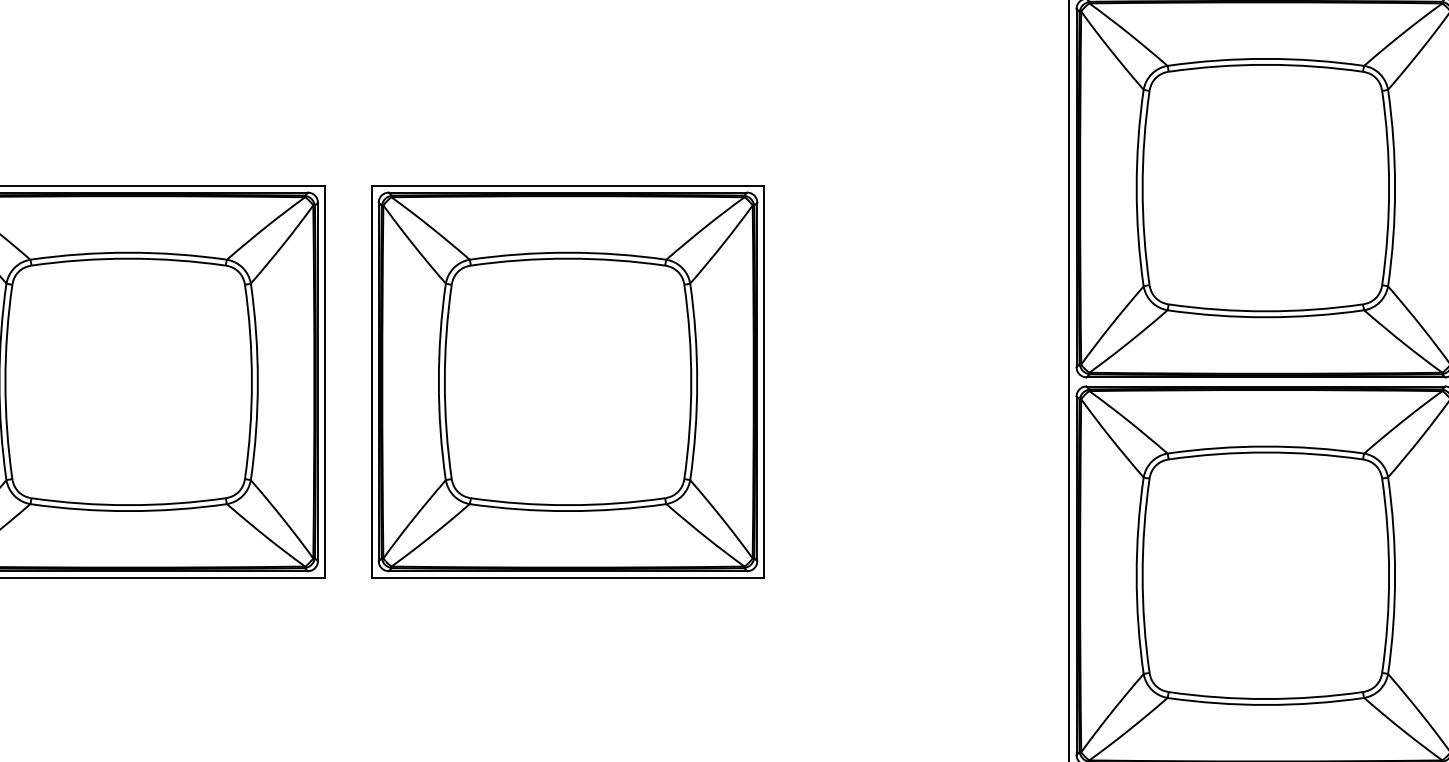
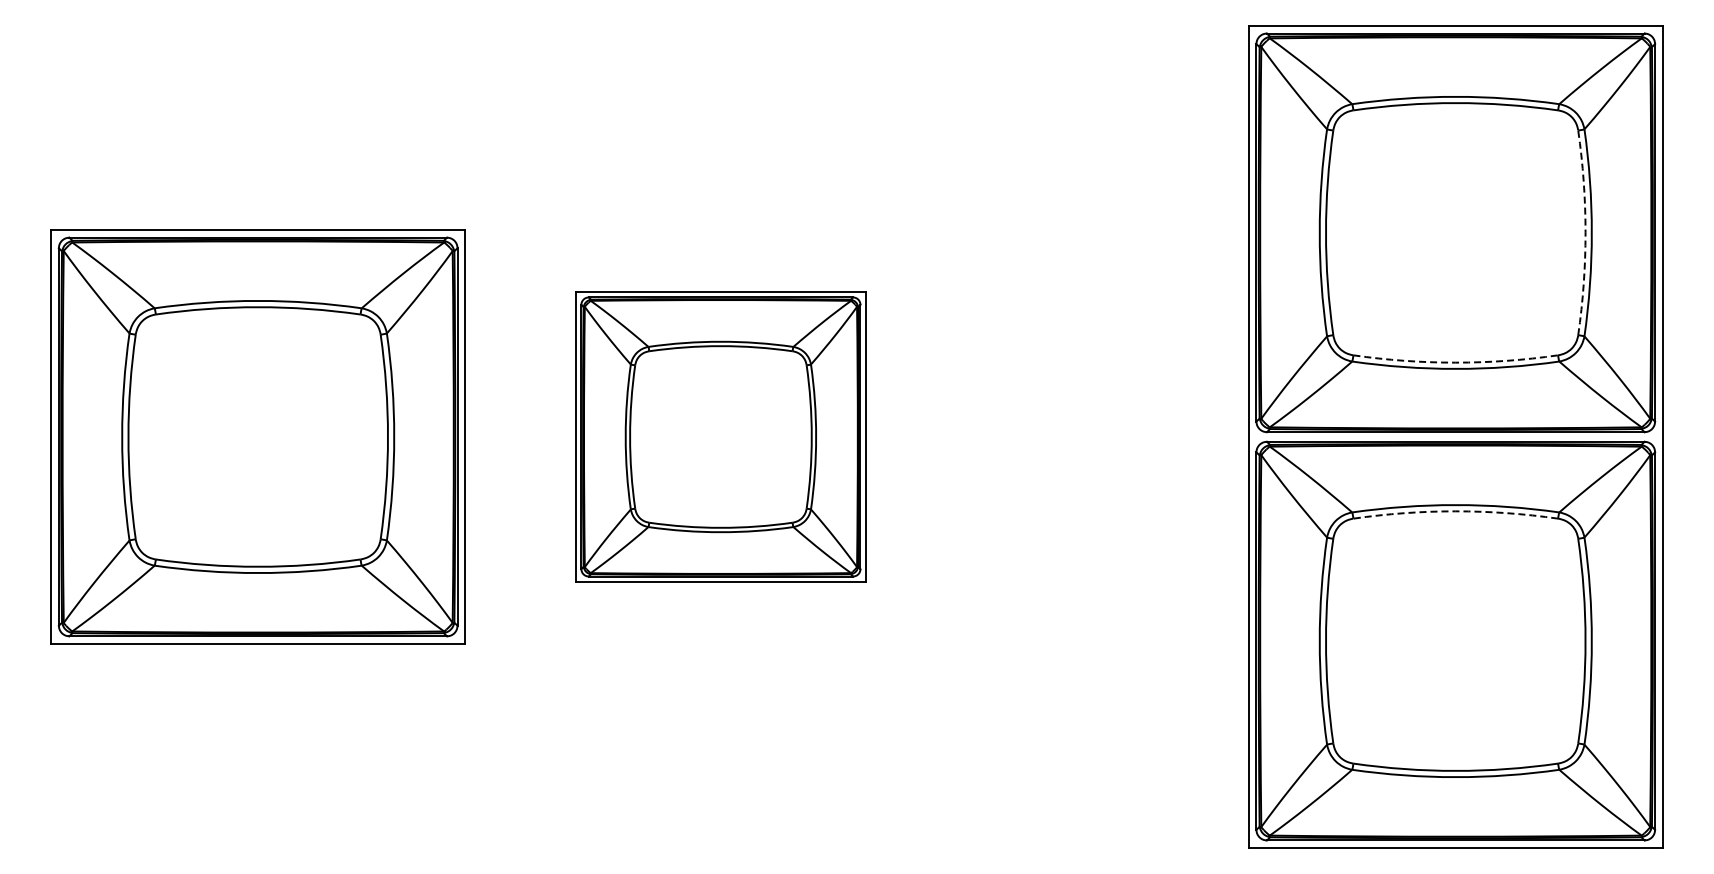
arc: (1389, 187) -> (1585, 232), solid -> dashed
arc: (1265, 311) -> (1455, 362), solid -> dashed
part: (567, 381) -> (720, 436), size x0.7
arc: (1265, 452) -> (1455, 511), solid -> dashed

